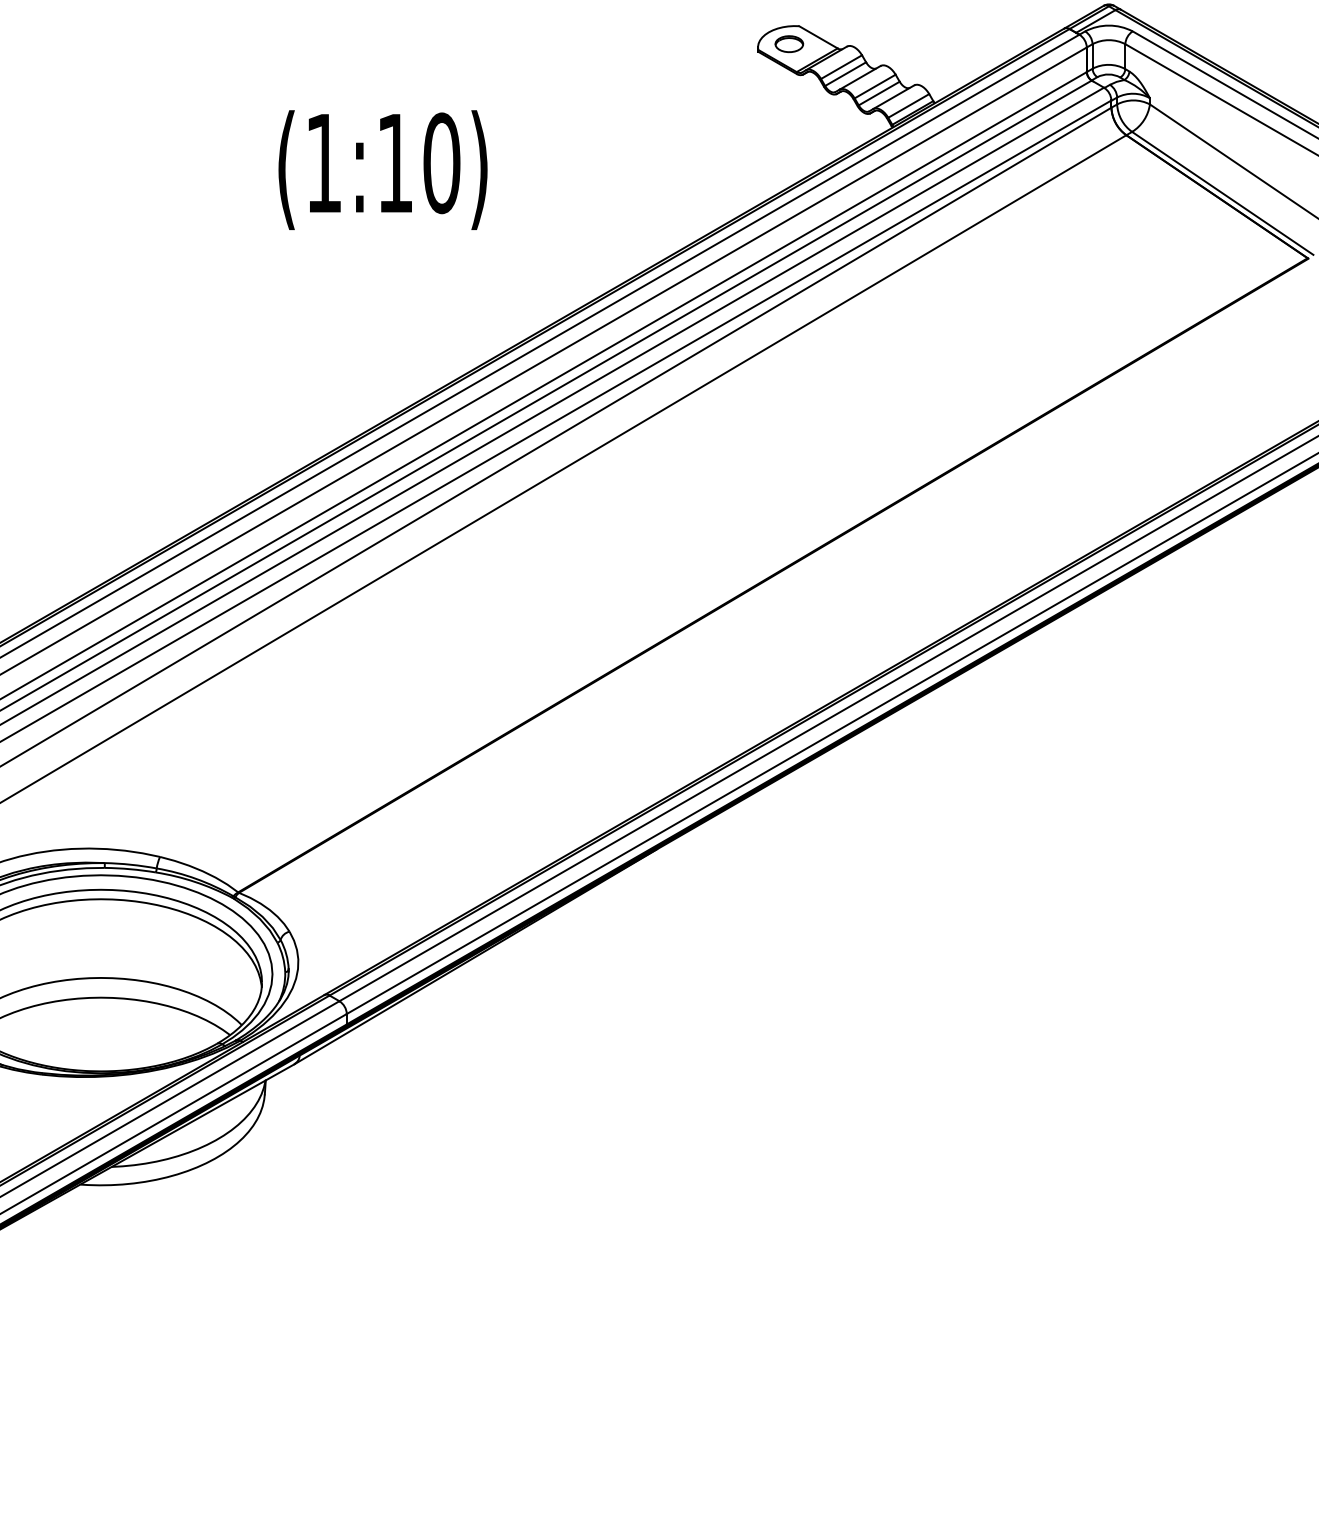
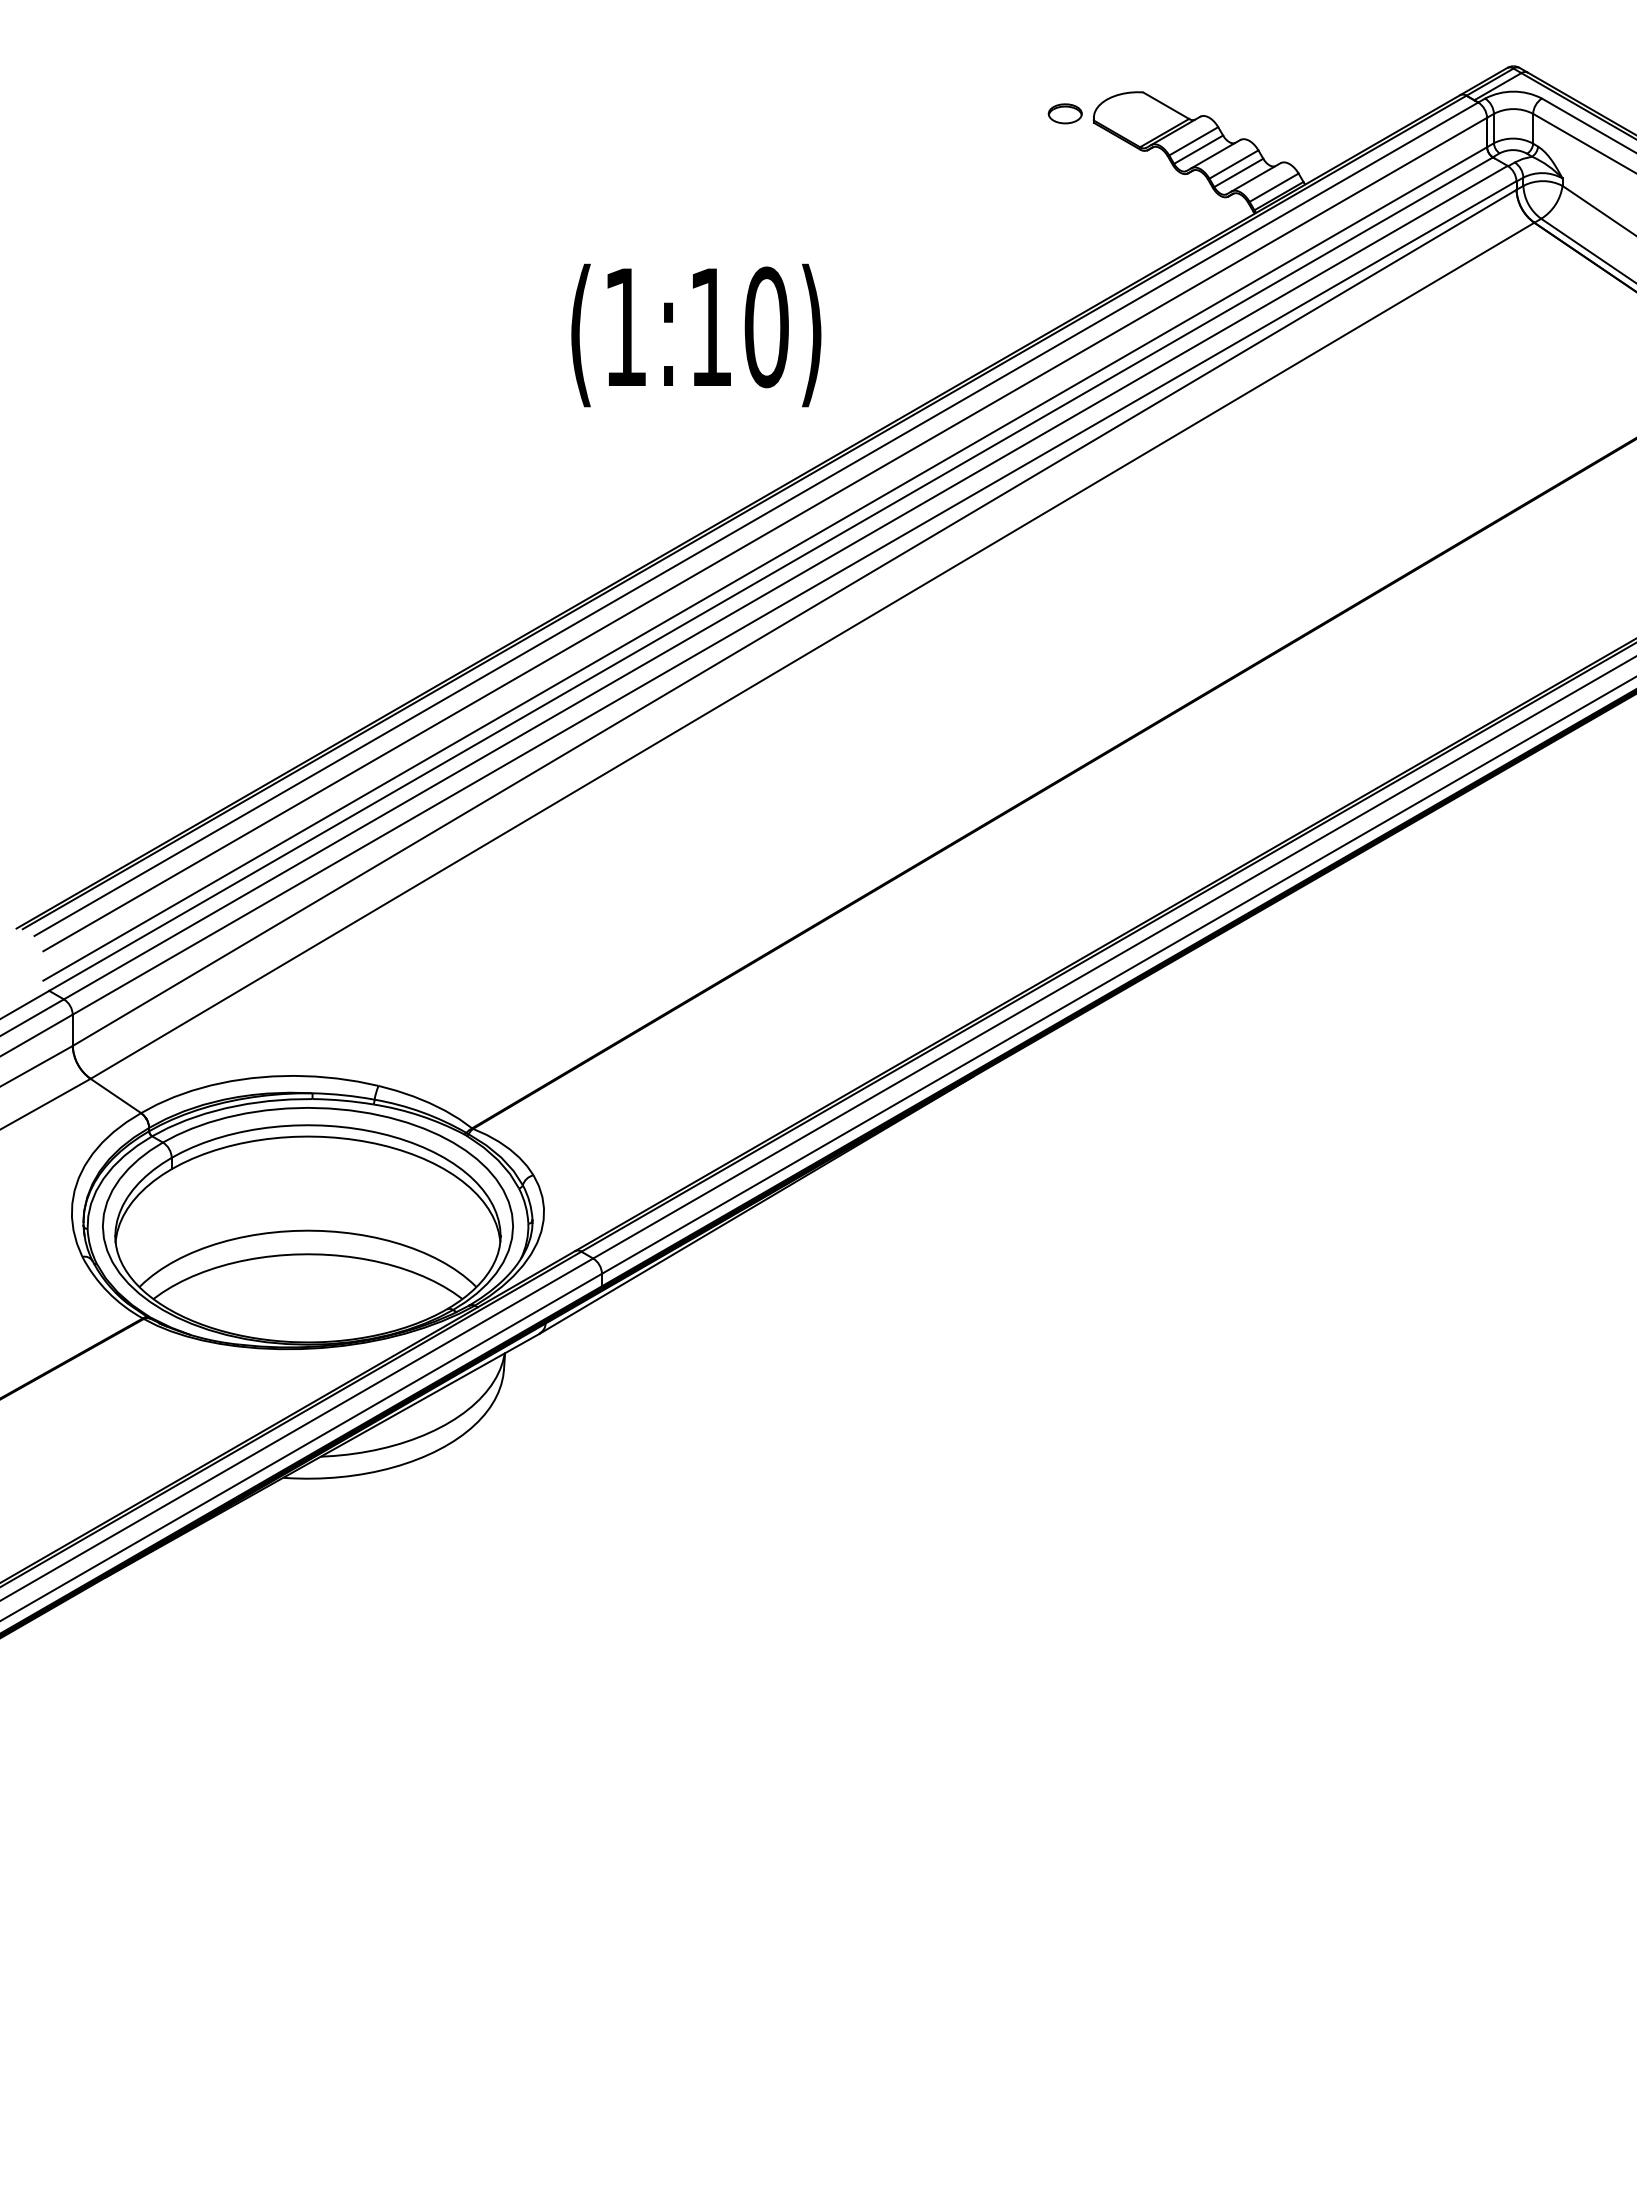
part: (788, 43) -> (1064, 113), moved
text: (383, 170) -> (696, 335), moved

